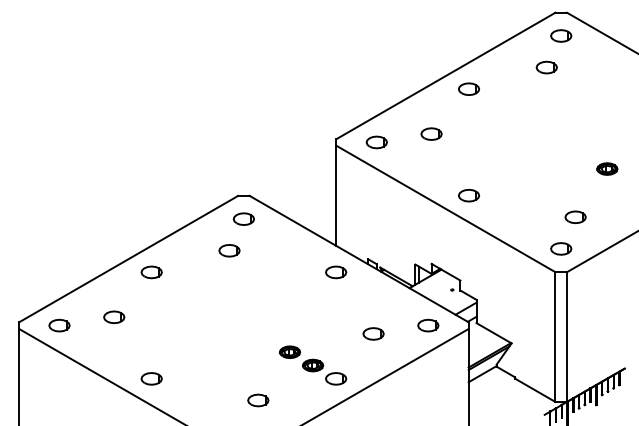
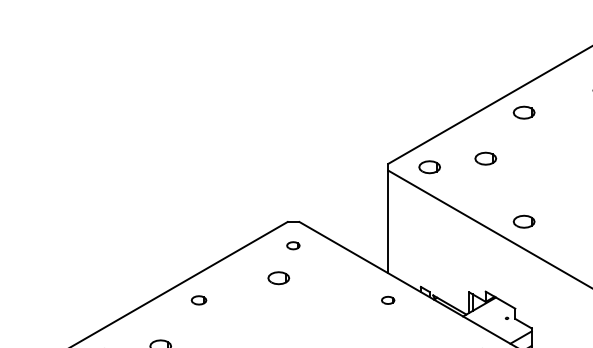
part: (243, 218) -> (293, 245), size x0.6
part: (151, 272) -> (198, 300), size x0.7
part: (336, 272) -> (388, 300), size x0.6

